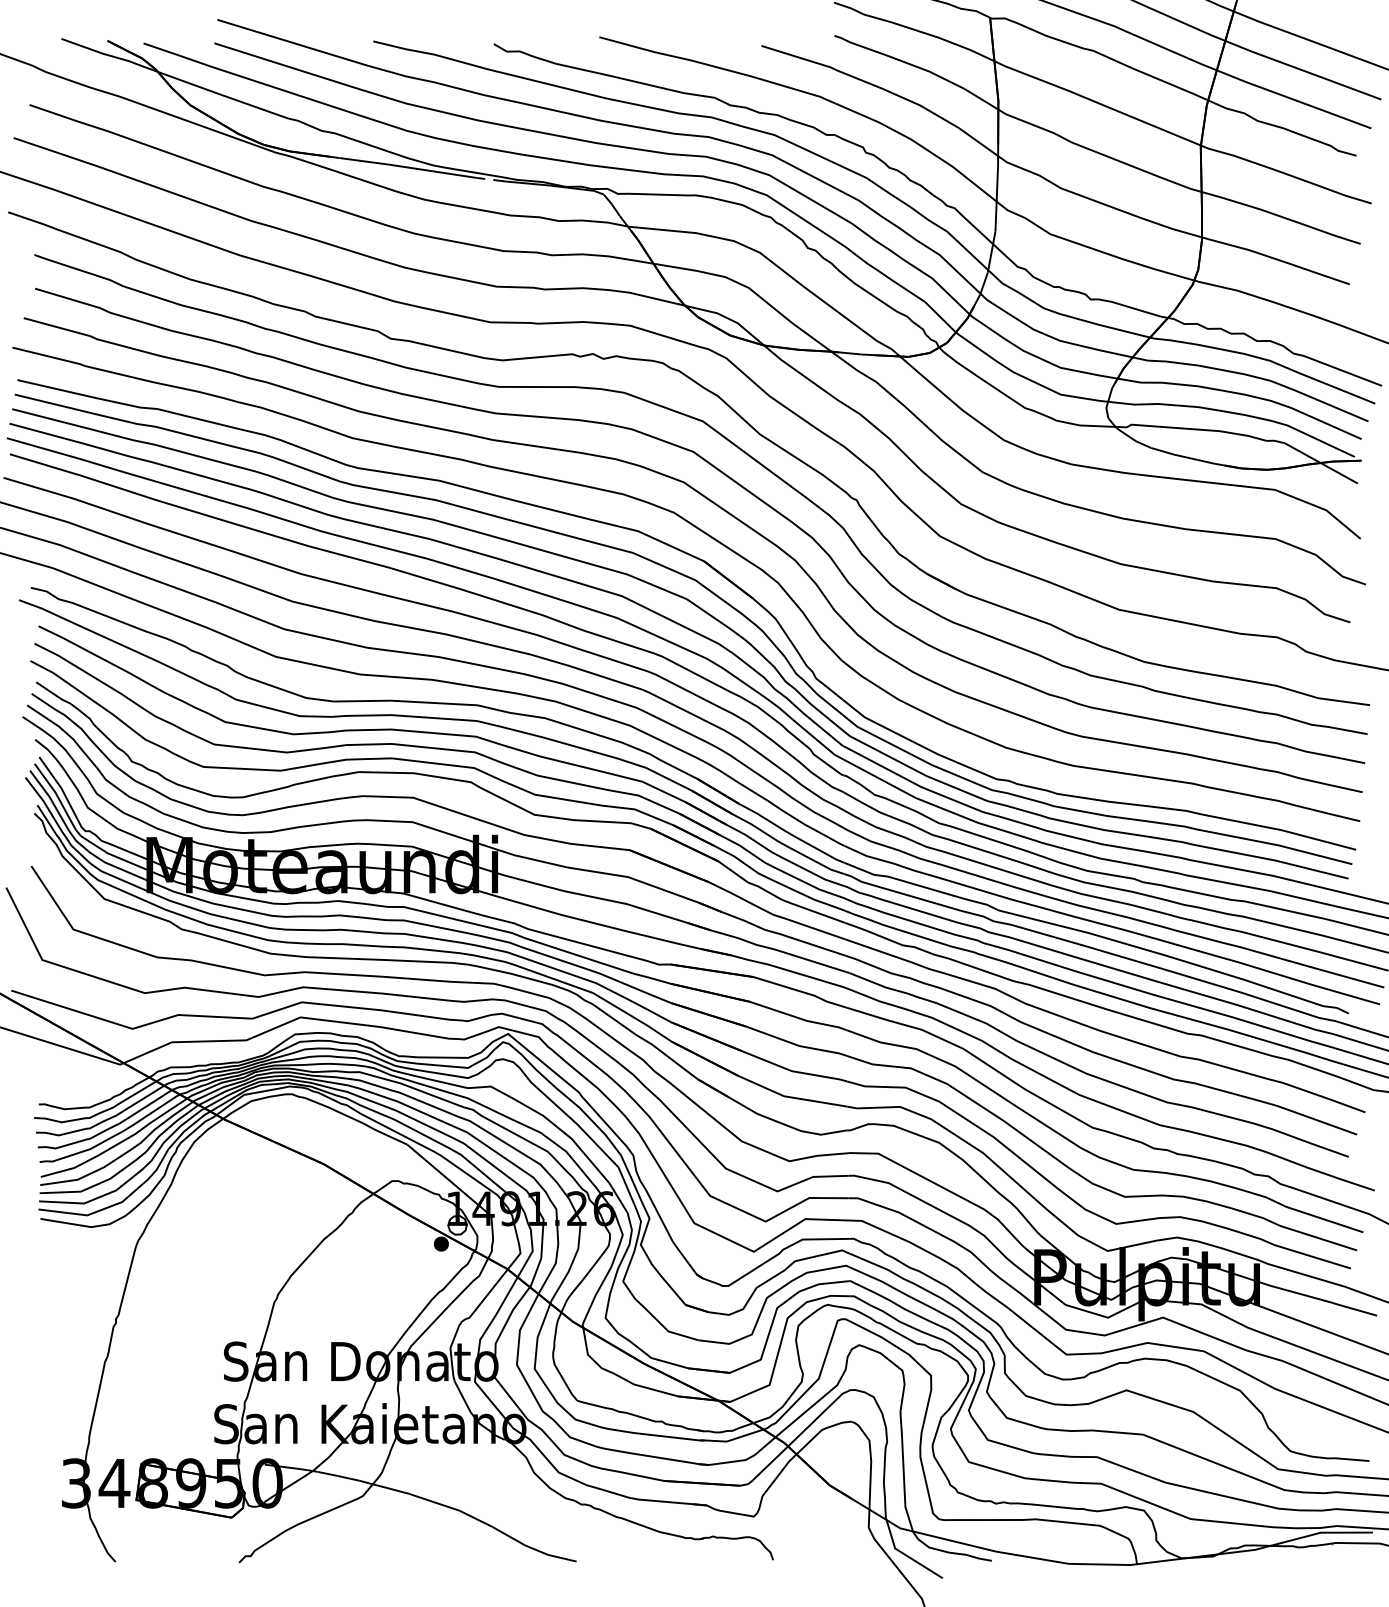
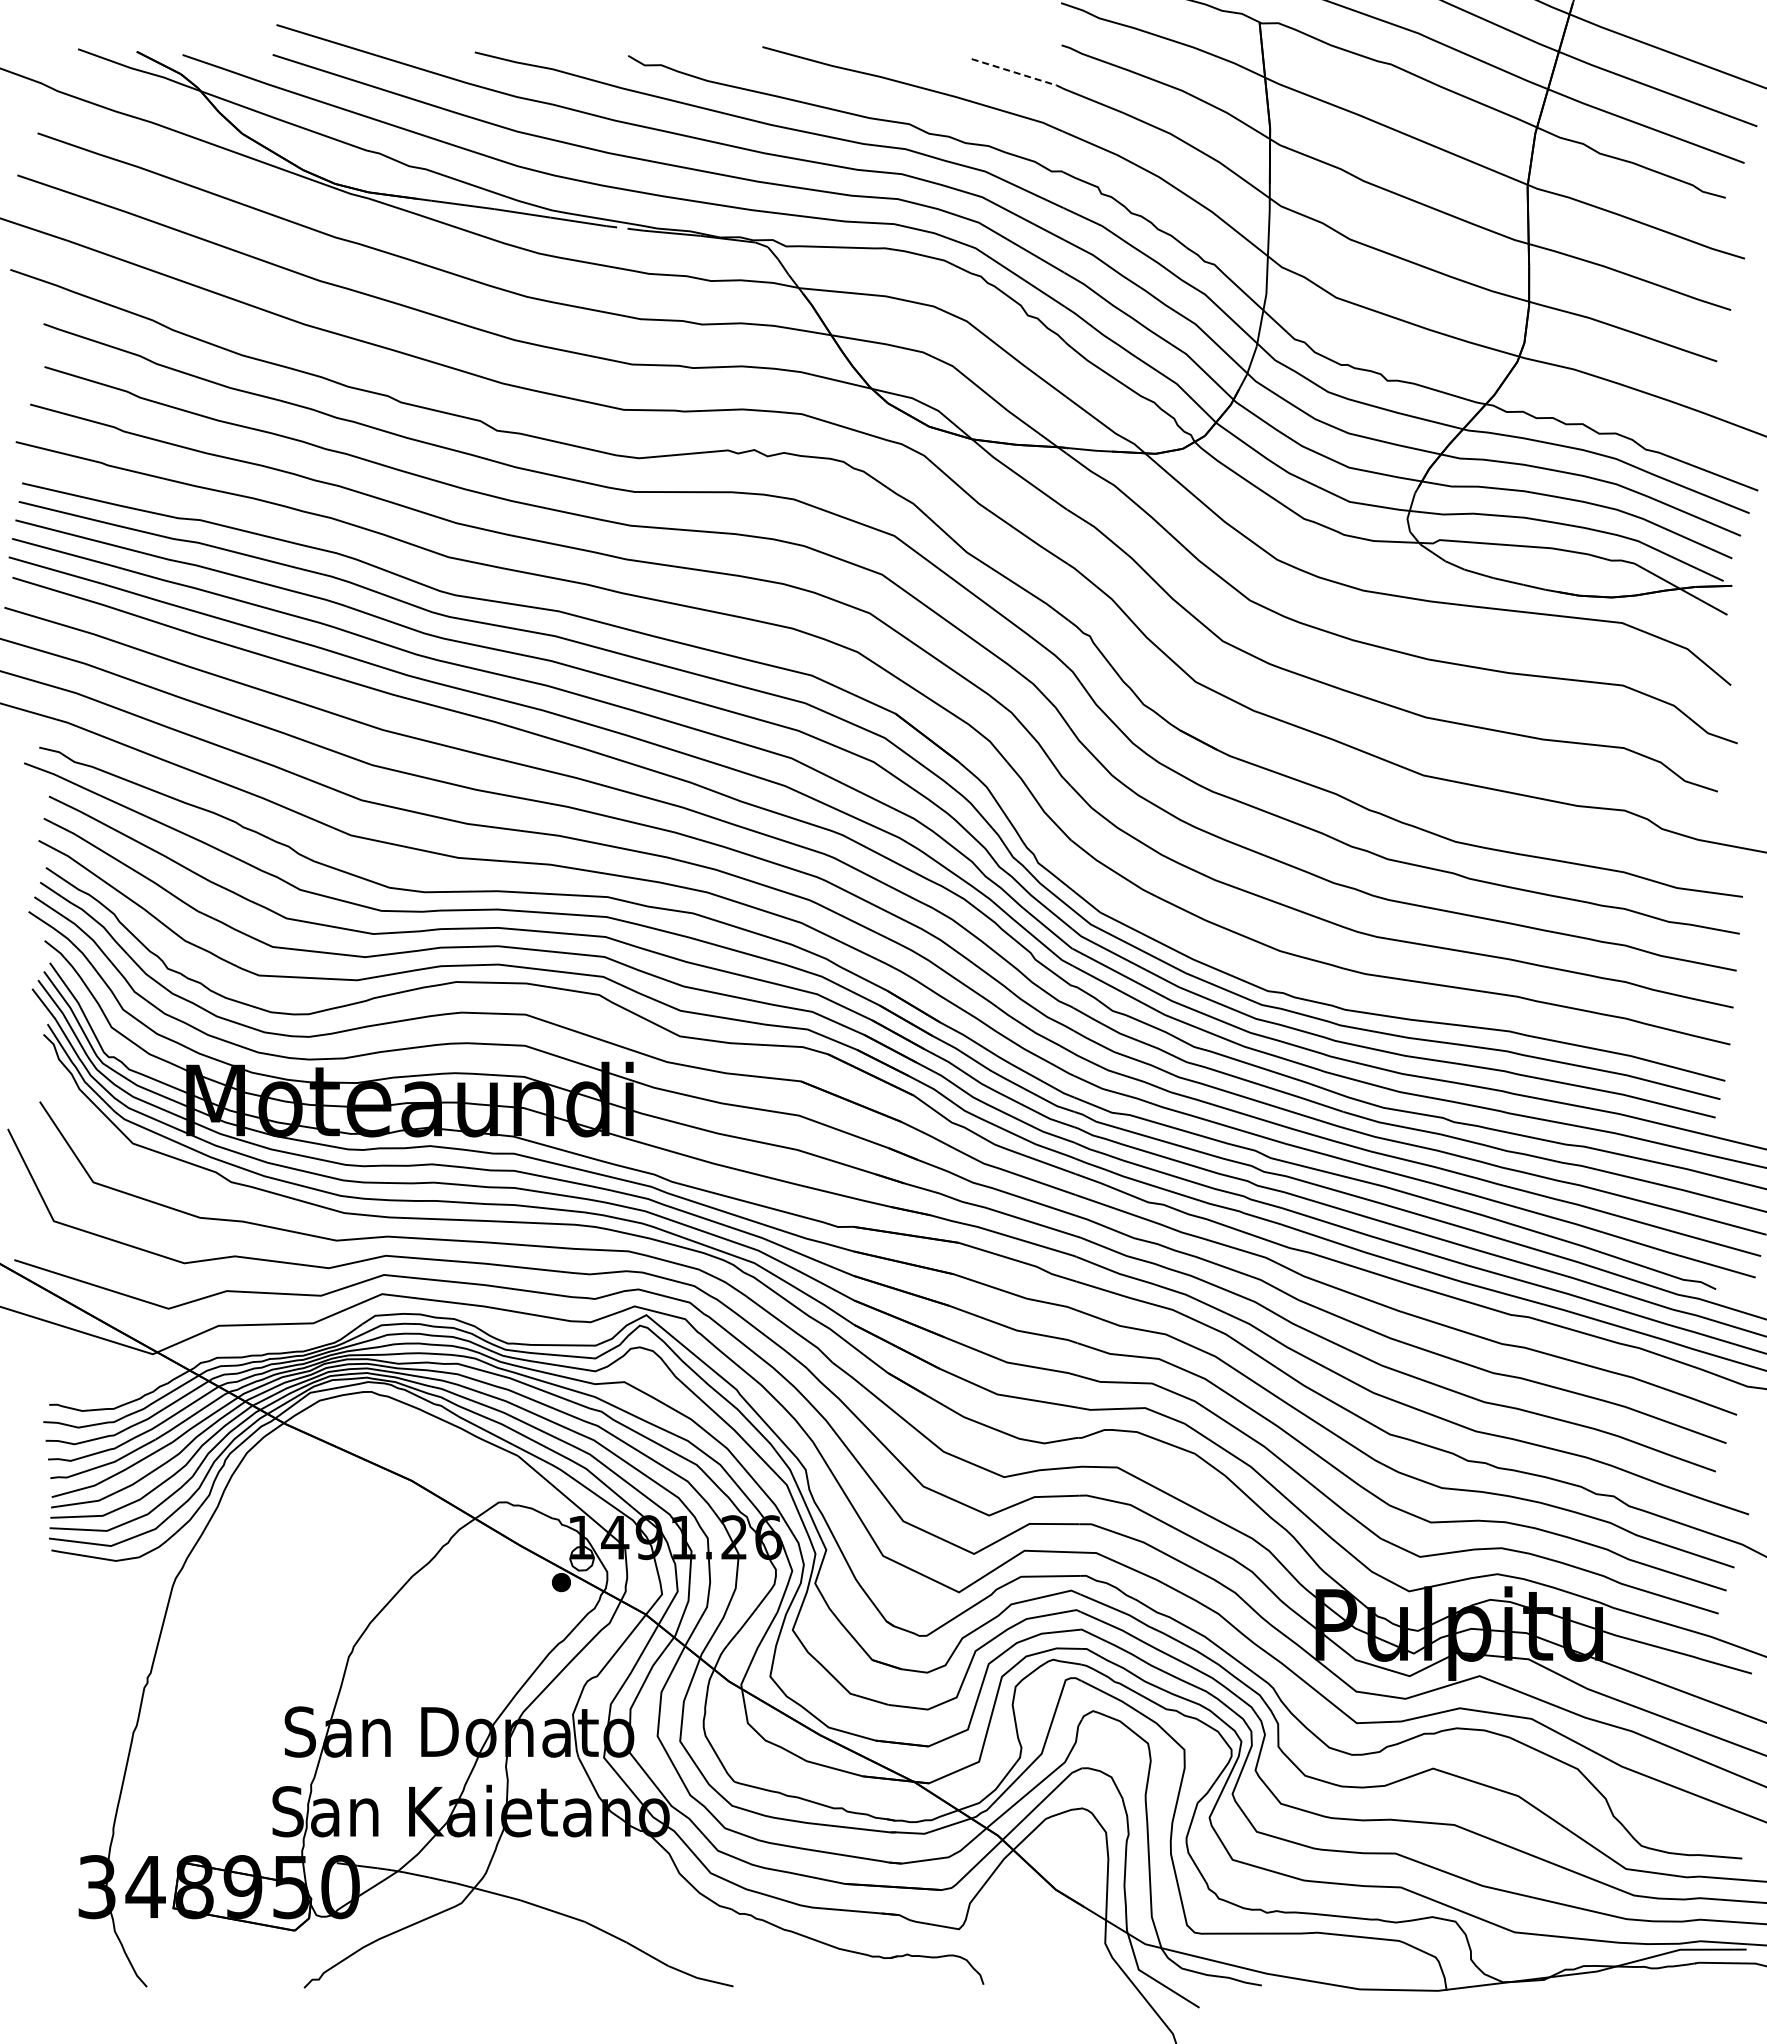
line: (798, 57) -> (1015, 72), solid -> dashed

